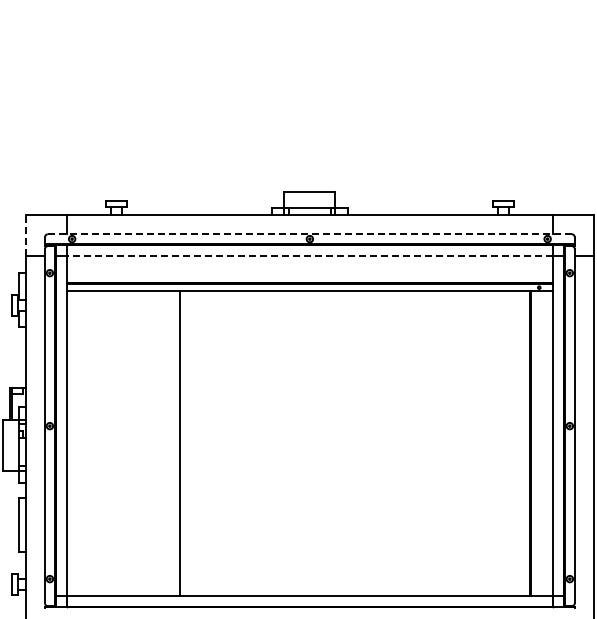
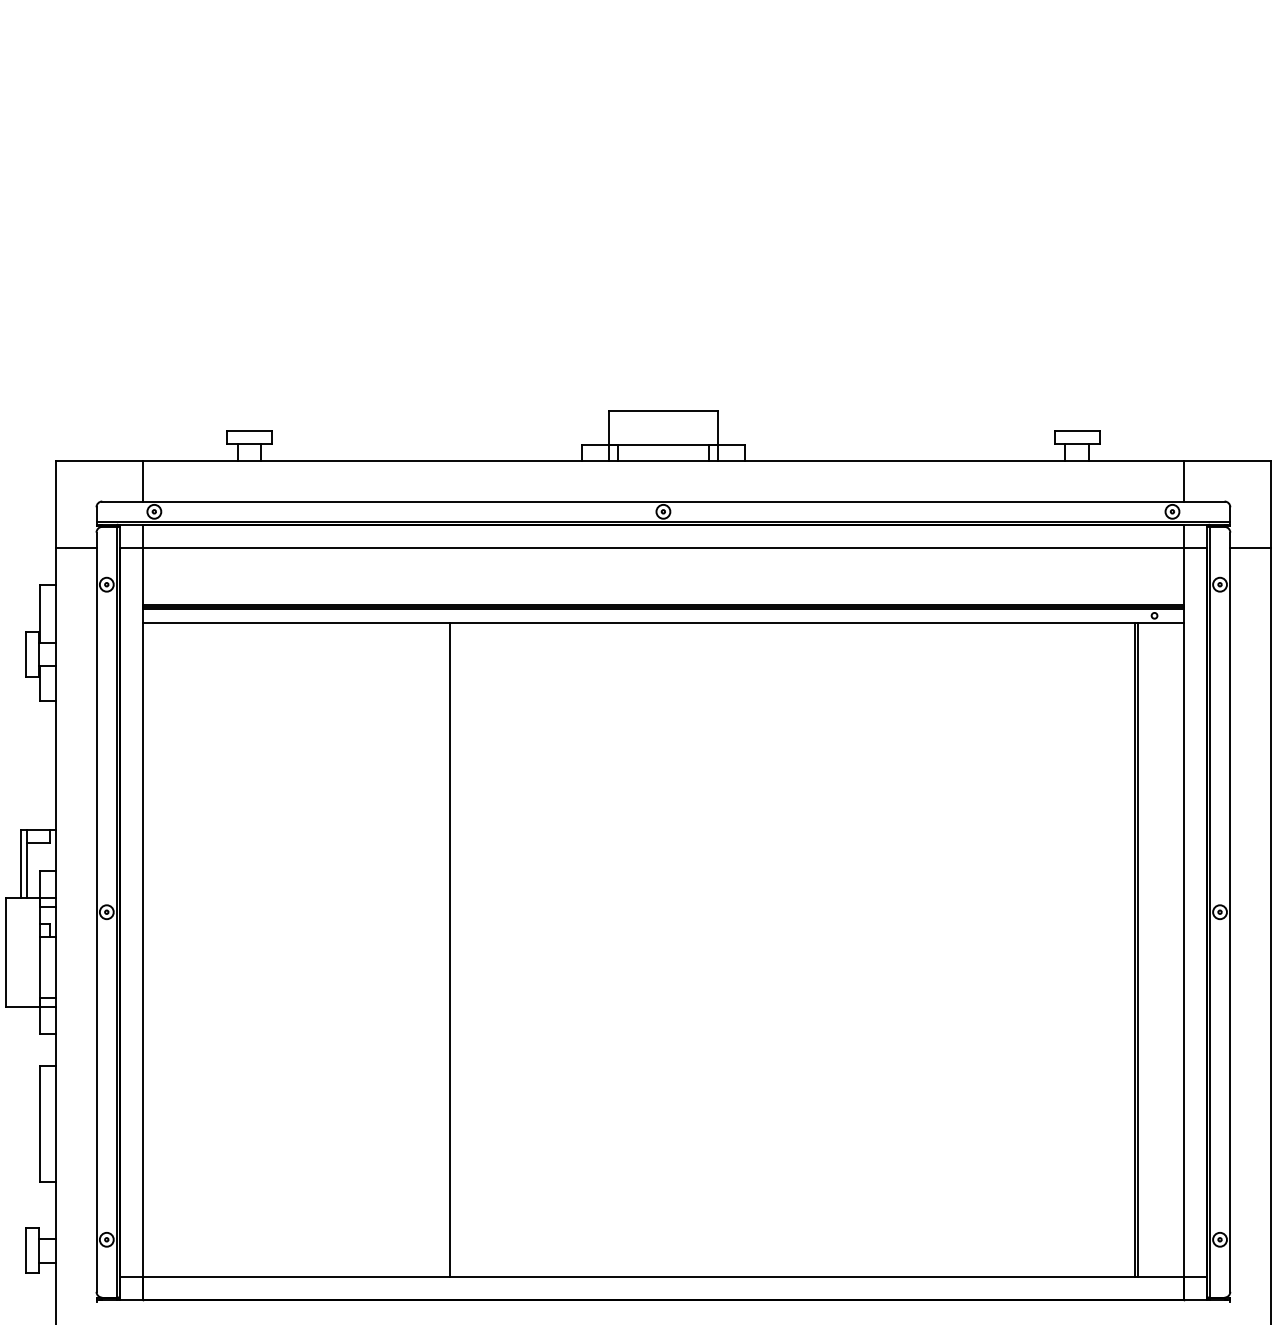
line: (310, 234) -> (664, 501), dashed -> solid
line: (26, 235) -> (56, 504), dashed -> solid
line: (309, 255) -> (662, 546), dashed -> solid
line: (180, 443) -> (450, 949), moved

